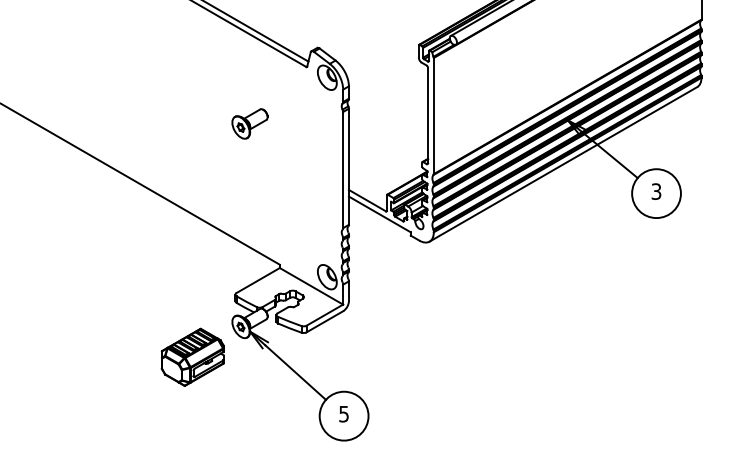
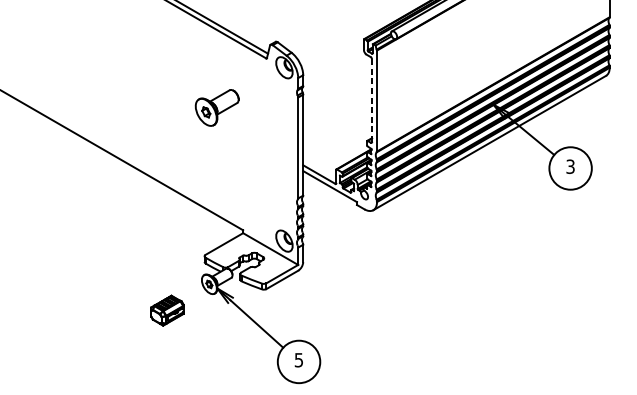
line: (428, 115) -> (372, 100), solid -> dashed
part: (249, 123) -> (216, 107), size x1.4
part: (192, 356) -> (167, 310), size x0.6

